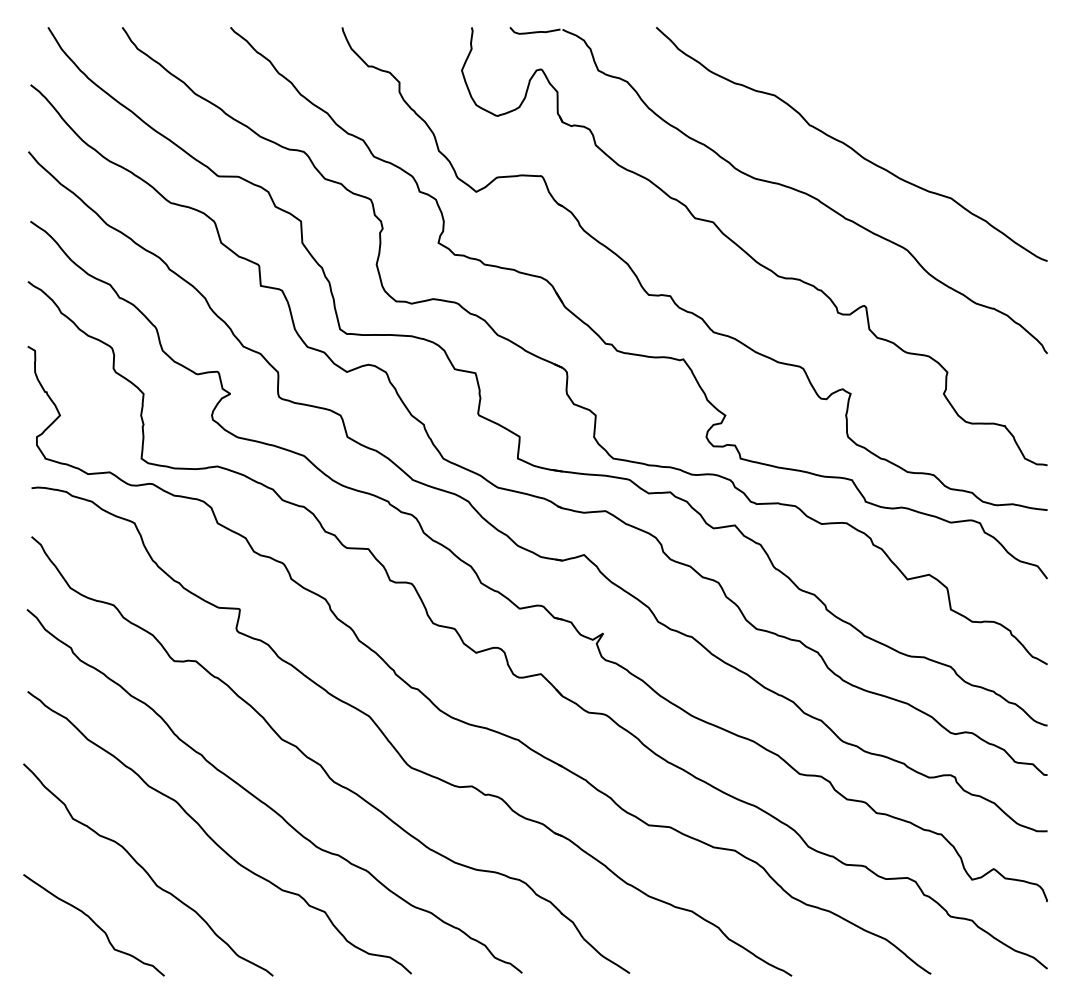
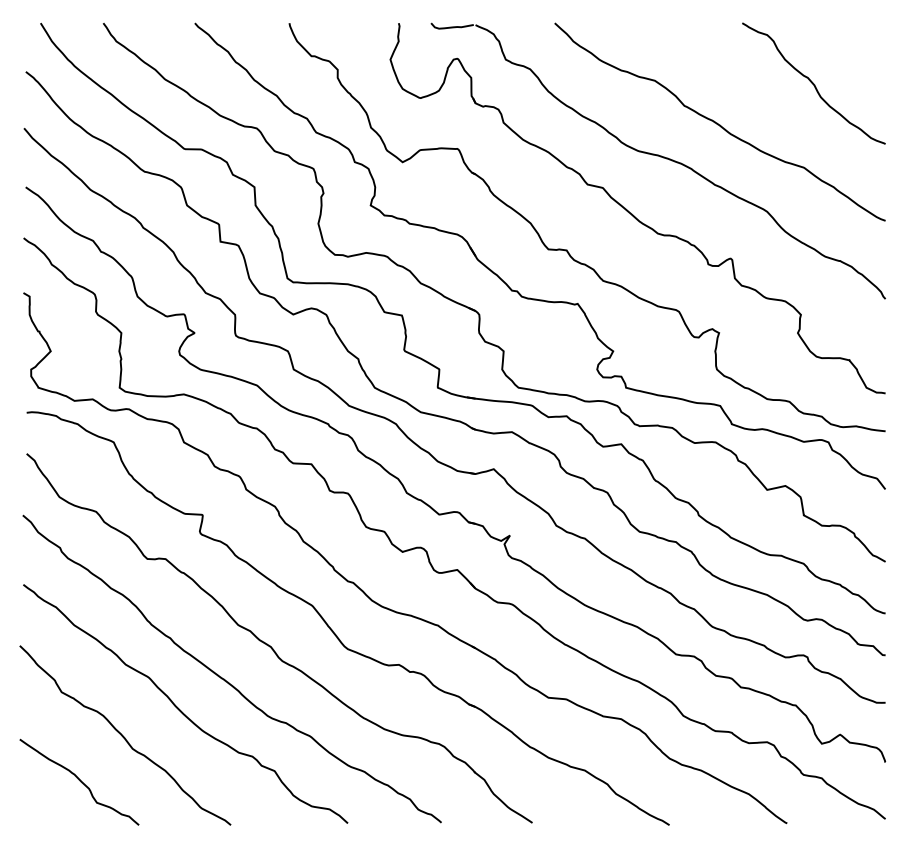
curve: (962, 98) -> (813, 83), added

